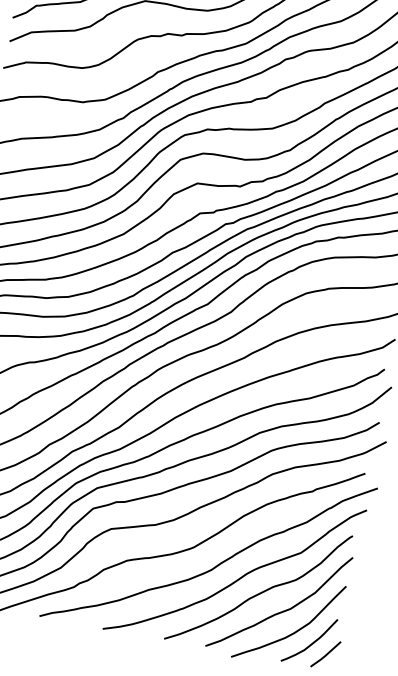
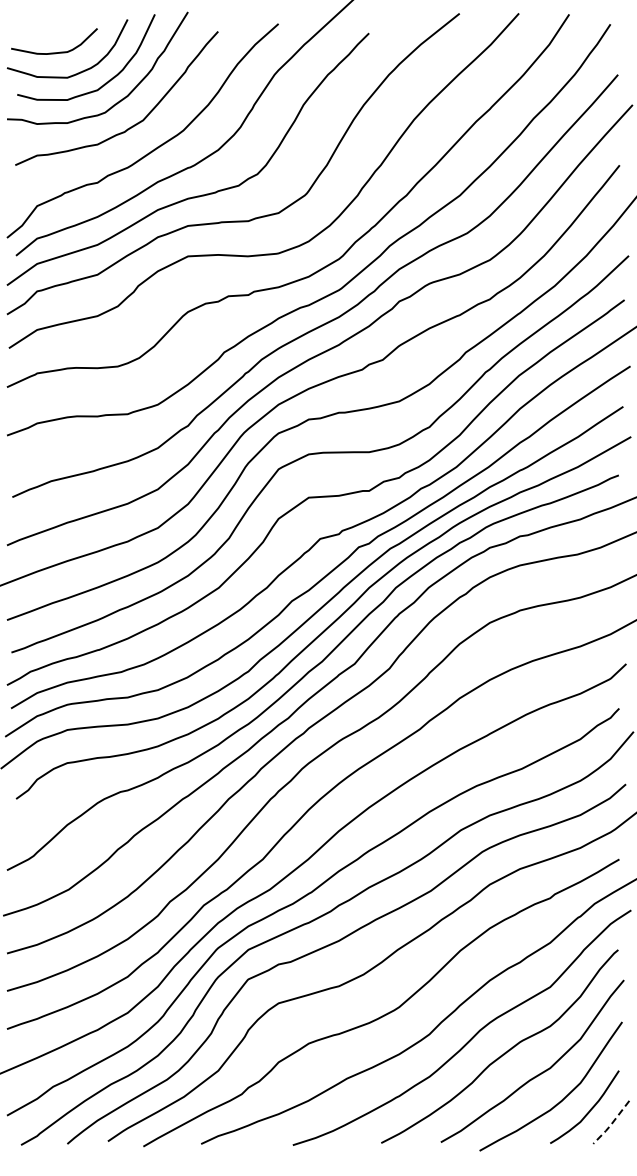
line: (325, 655) -> (611, 1124), solid -> dashed

